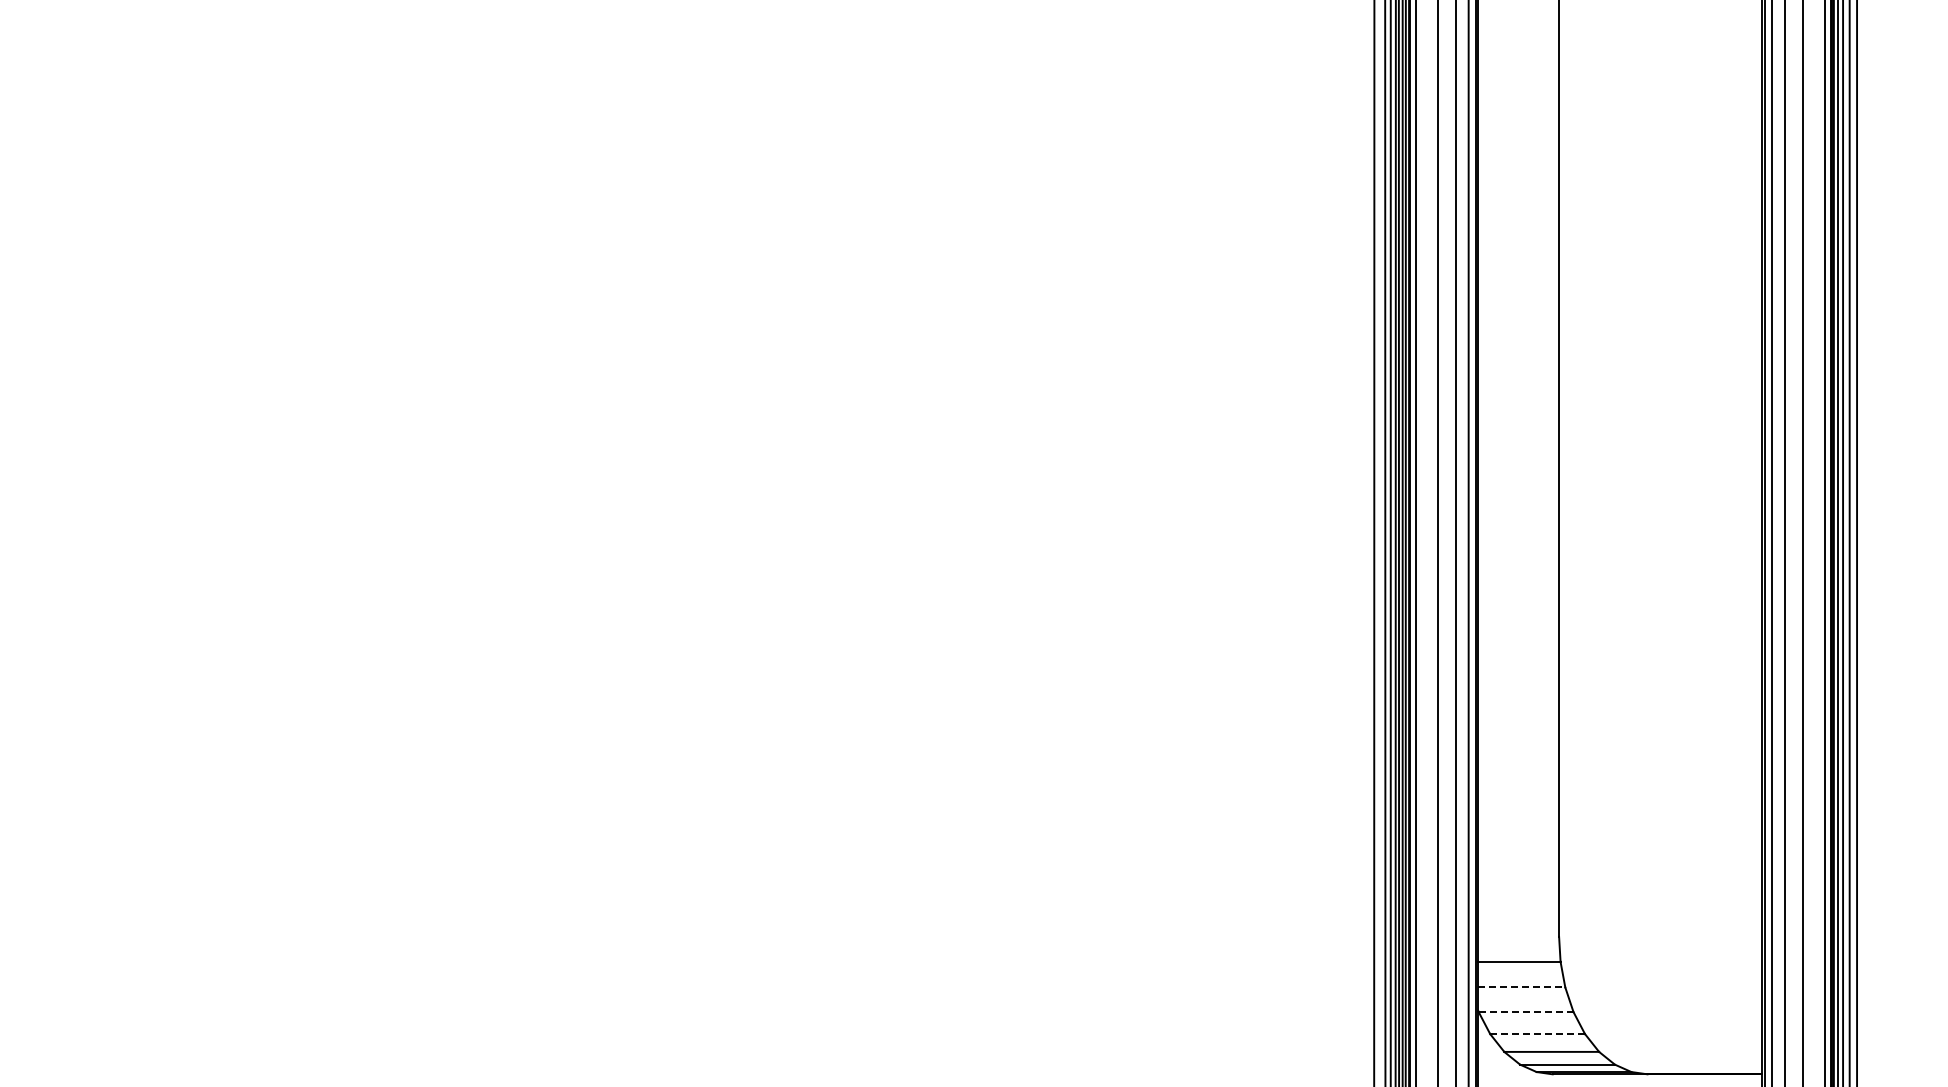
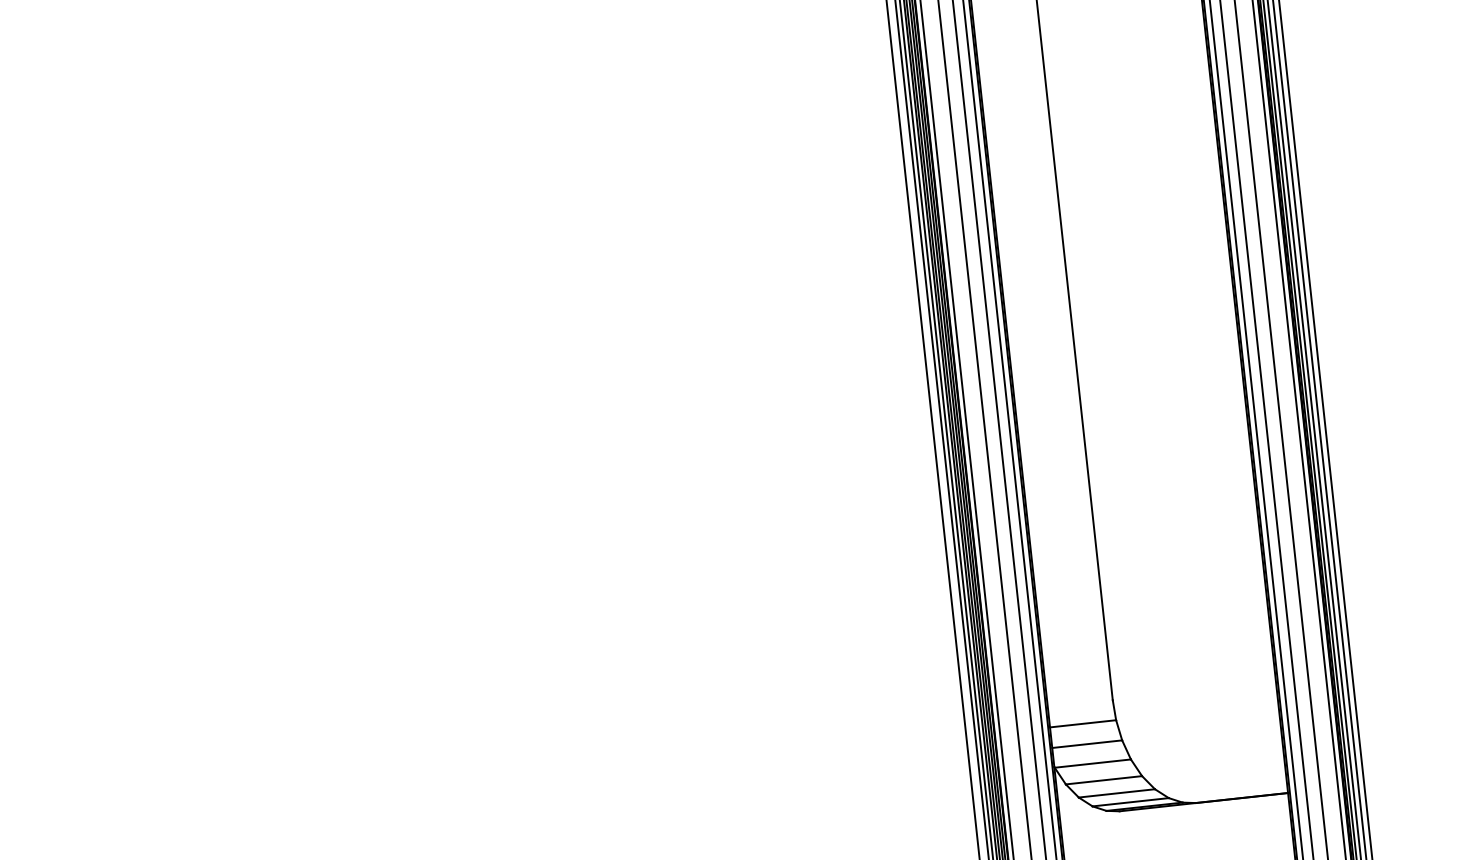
line: (1522, 987) -> (1087, 744), dashed -> solid
line: (1526, 1012) -> (1093, 763), dashed -> solid
line: (1538, 1034) -> (1104, 780), dashed -> solid

